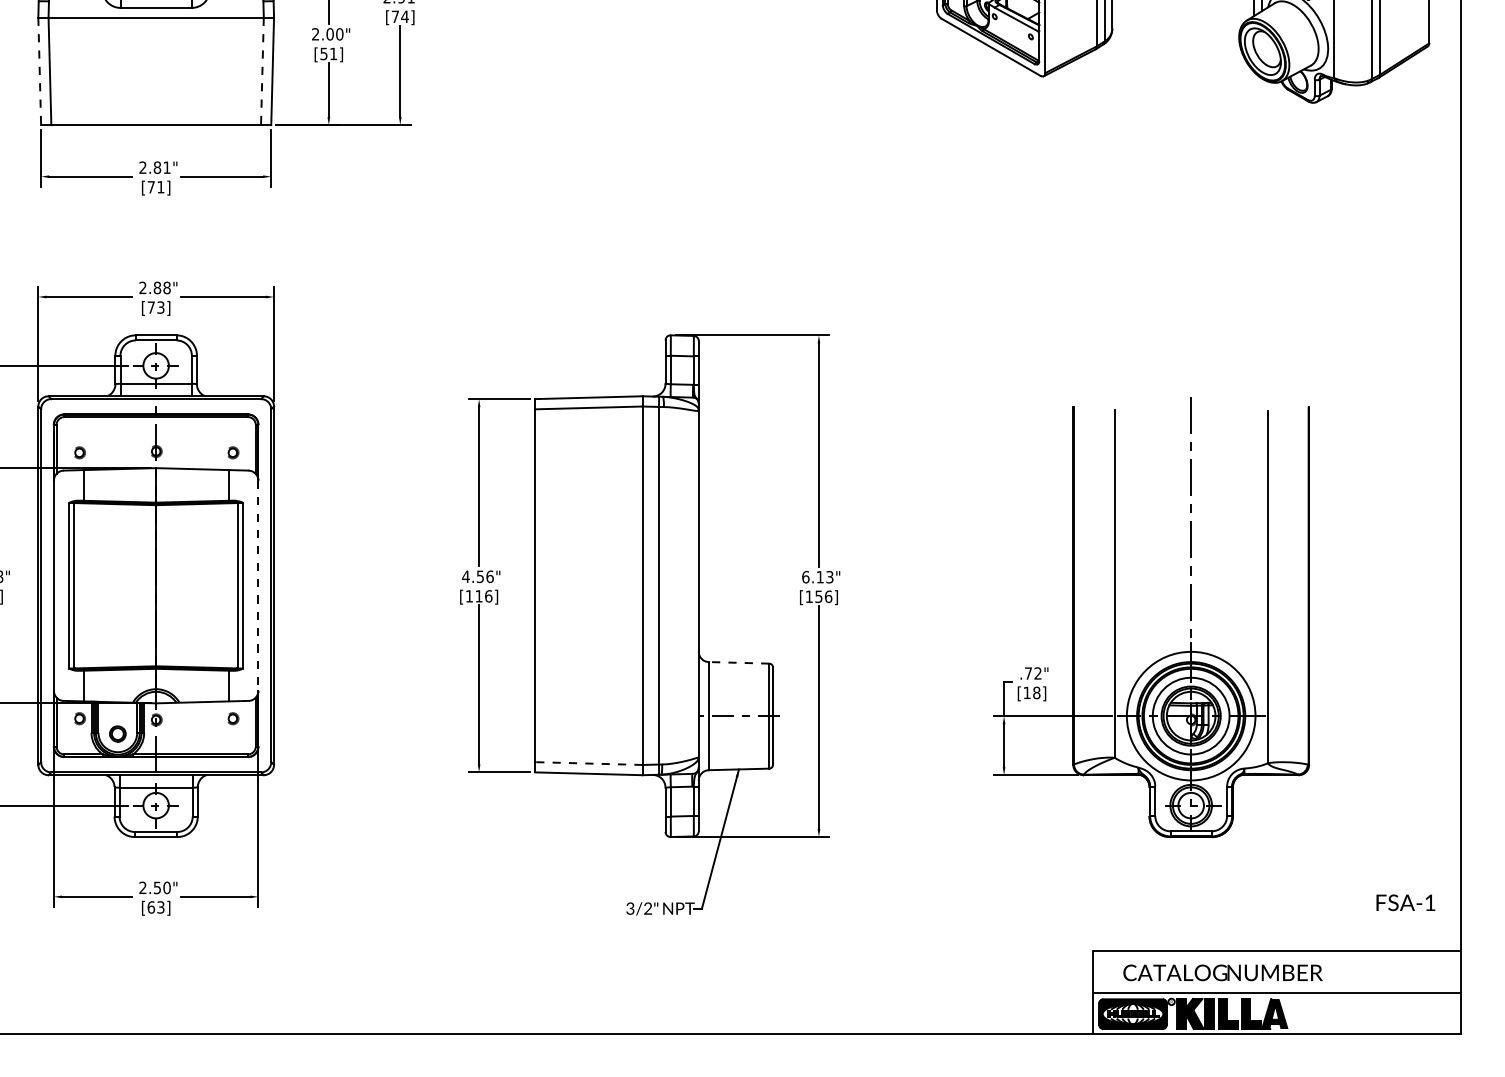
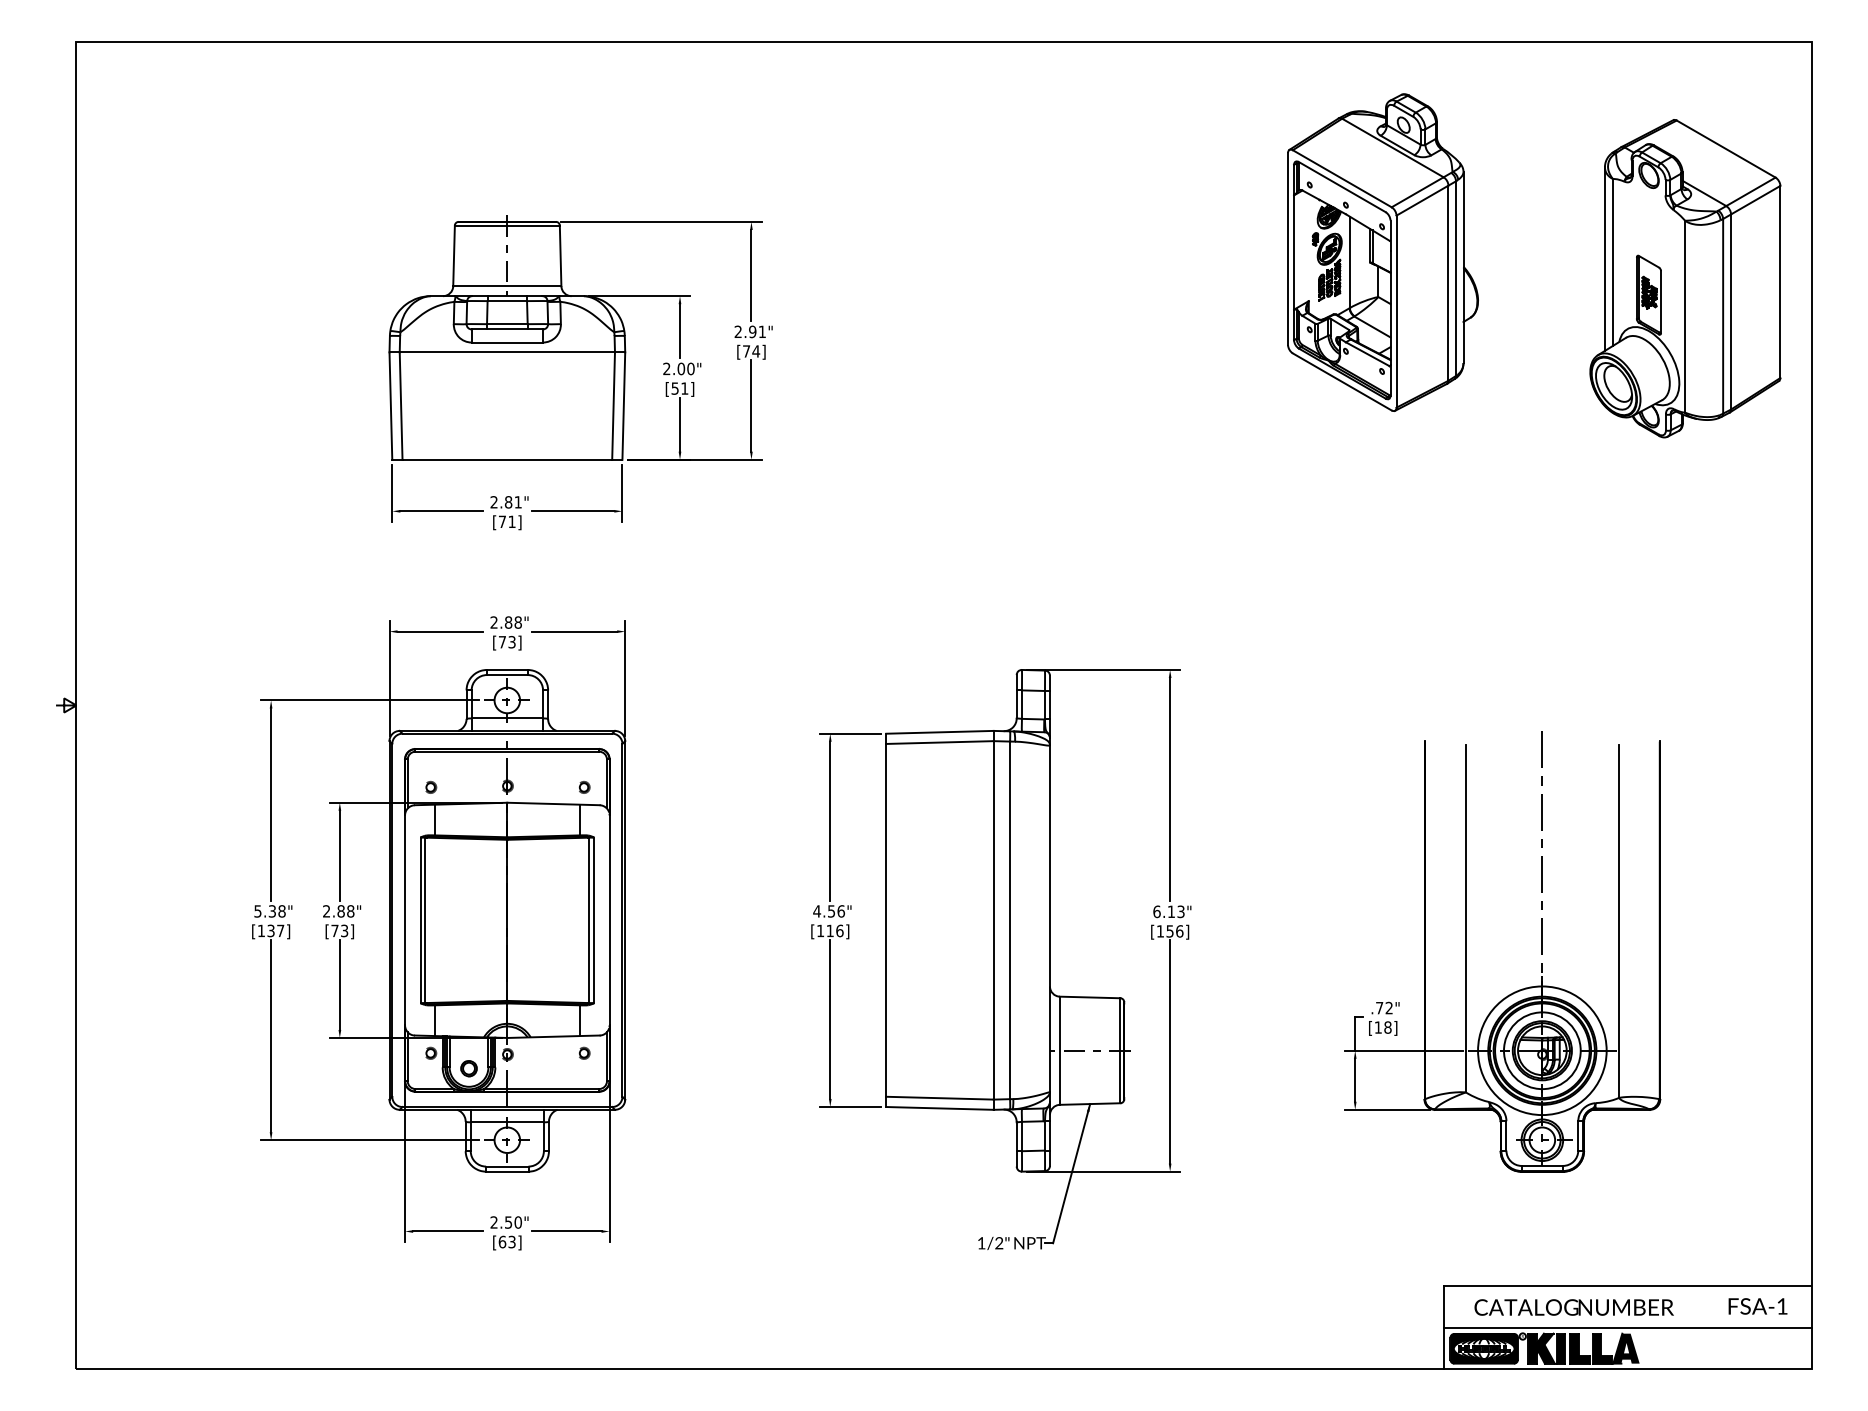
line: (39, 71) -> (390, 406), dashed -> solid
line: (262, 71) -> (613, 406), dashed -> solid
line: (258, 585) -> (609, 920), dashed -> solid
line: (738, 662) -> (1089, 997), dashed -> solid
line: (589, 763) -> (940, 1098), dashed -> solid
text: (1405, 902) -> (1757, 1306), moved
text: (630, 908) -> (981, 1243), 3/2" -> 1/2"

